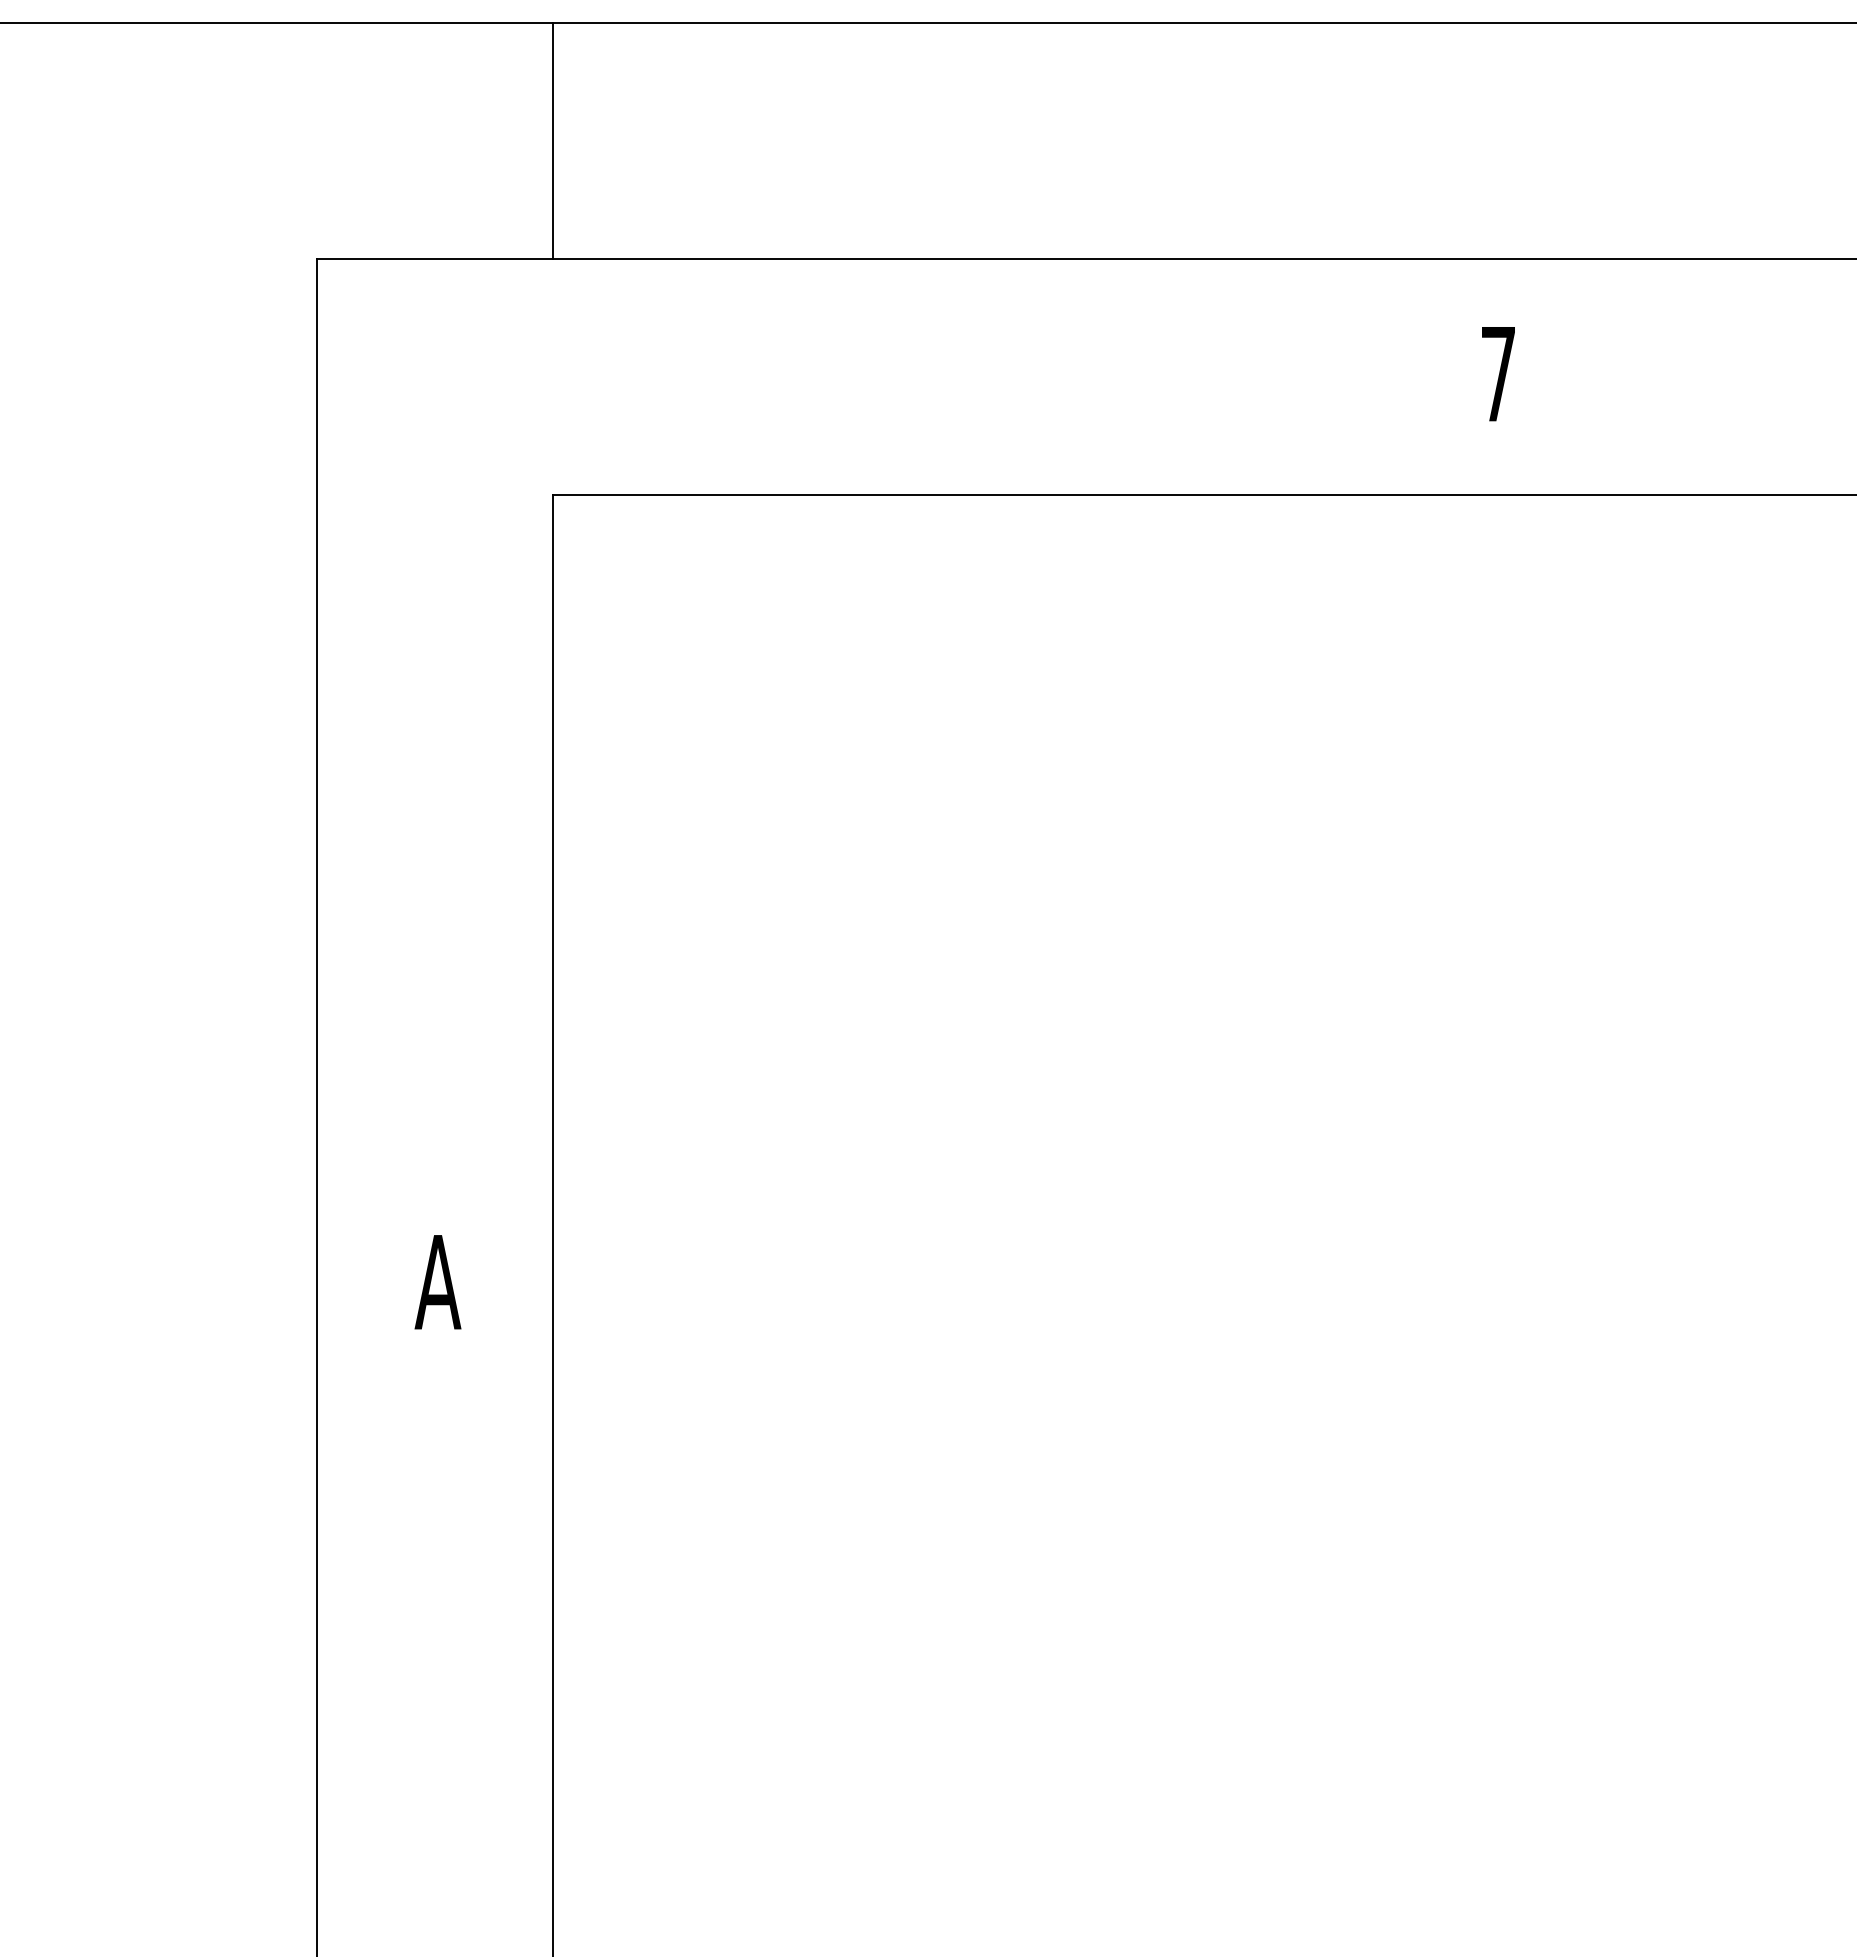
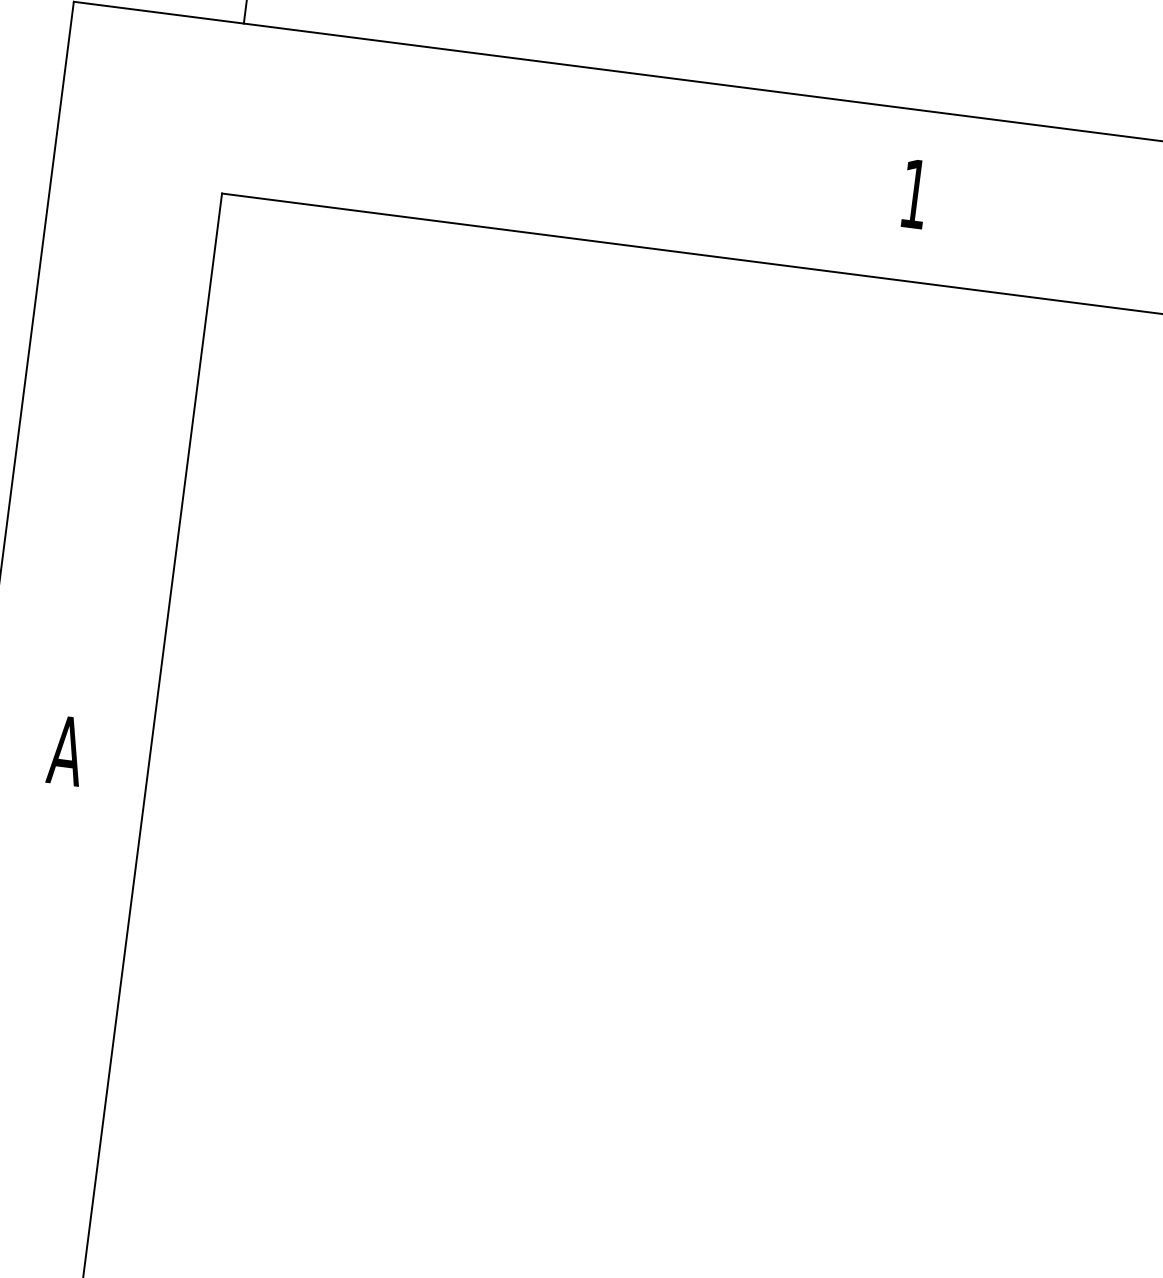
text: (1498, 374) -> (914, 194), 7 -> 1

